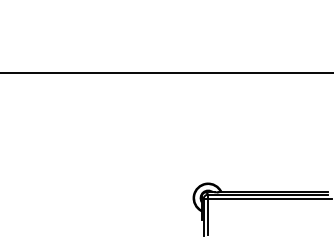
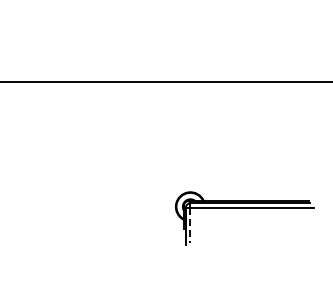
line: (208, 216) -> (190, 225), solid -> dashed

